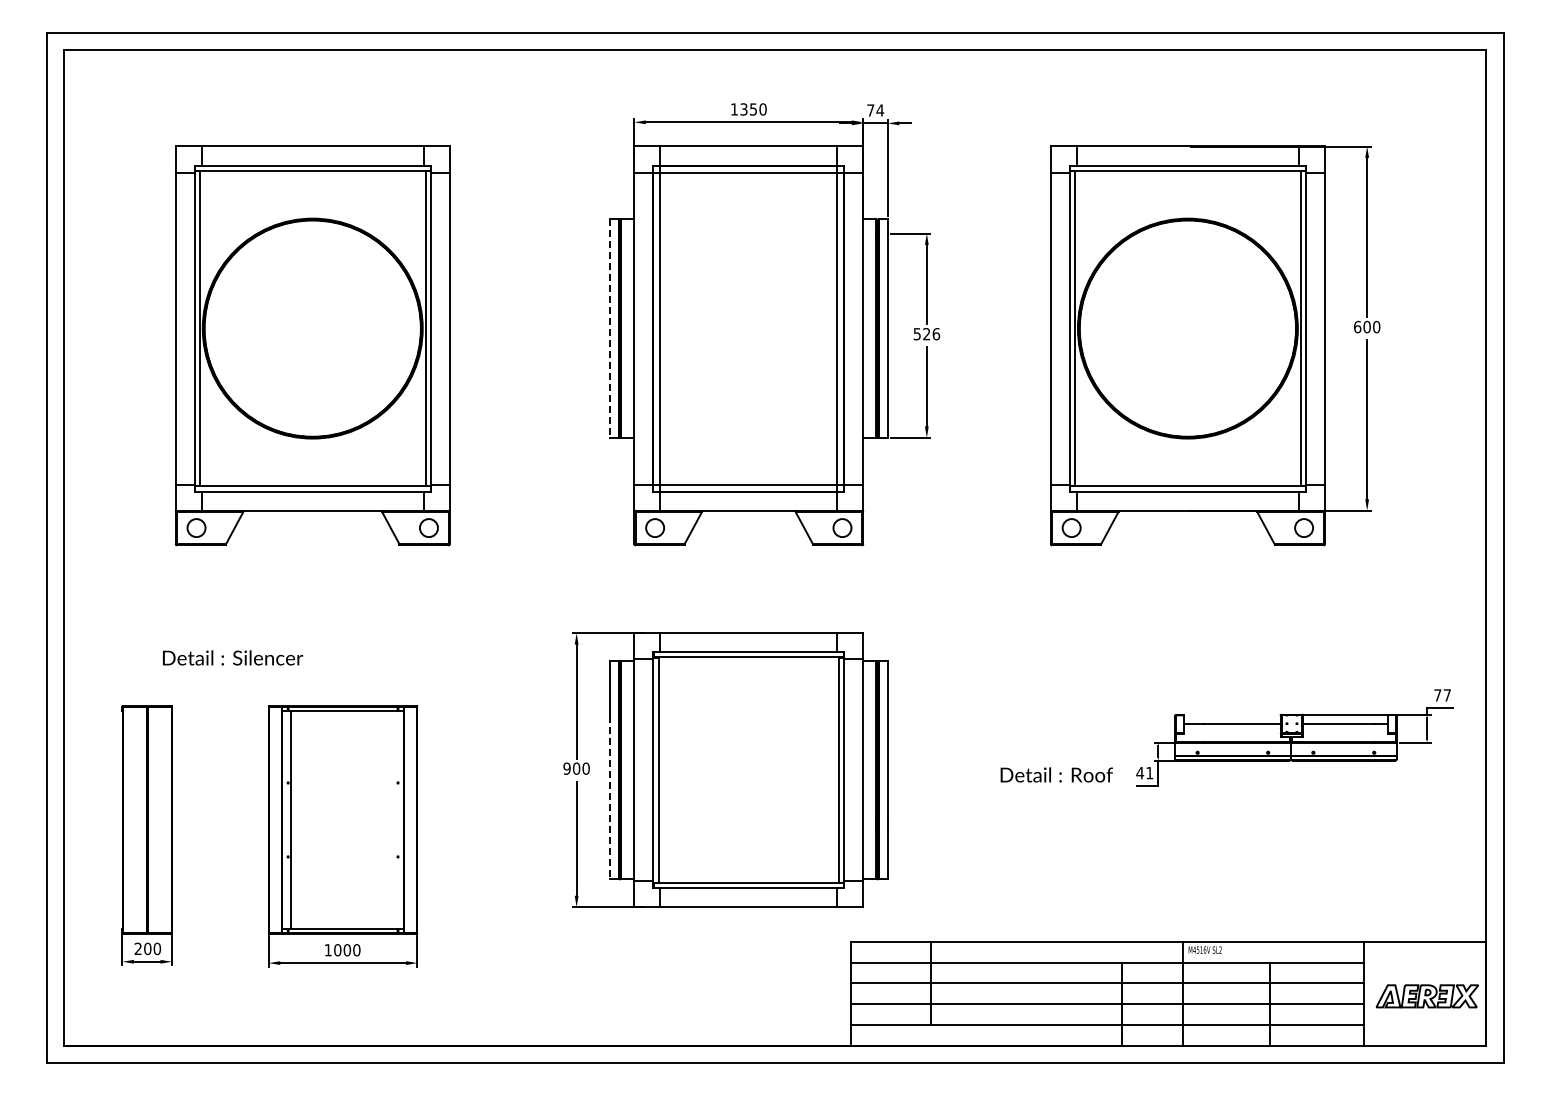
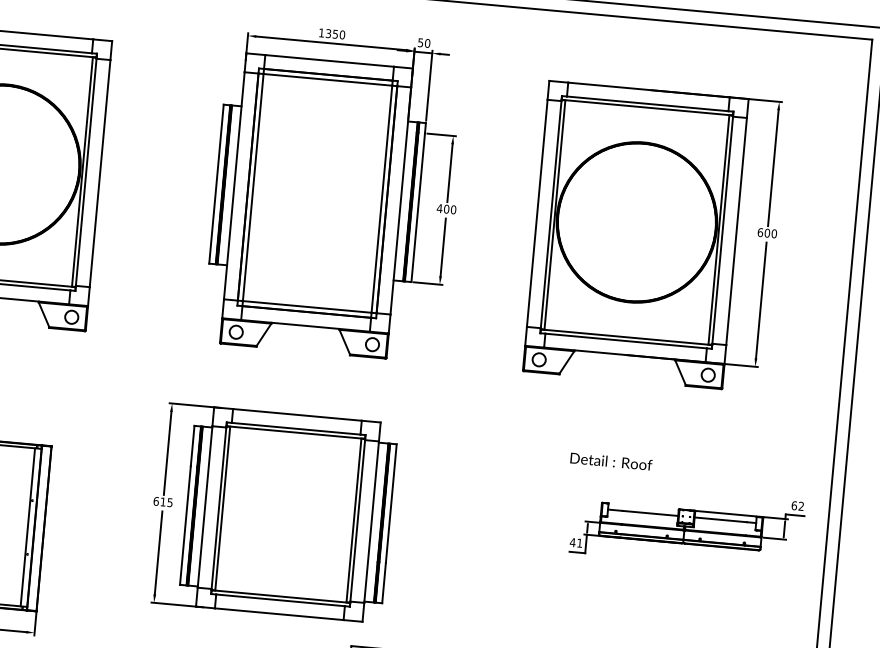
text: (875, 110) -> (424, 43), 74 -> 50
line: (609, 329) -> (216, 184), dashed -> solid
text: (926, 334) -> (446, 209), 526 -> 400
text: (1442, 695) -> (797, 506), 77 -> 62
text: (576, 768) -> (163, 501), 900 -> 615
text: (1056, 774) -> (611, 461), moved
line: (609, 797) -> (185, 525), dashed -> solid
line: (395, 819) -> (28, 527), added

